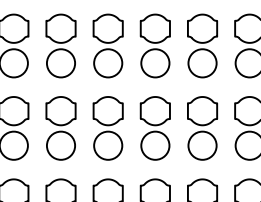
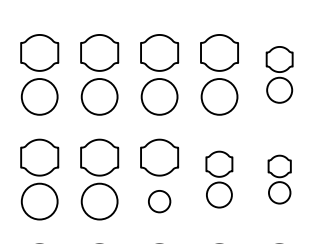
part: (202, 45) -> (279, 74), size x0.7
part: (154, 128) -> (218, 179), size x0.7
part: (202, 128) -> (279, 179), size x0.6
circle: (108, 145) -> (159, 201), size x0.6

